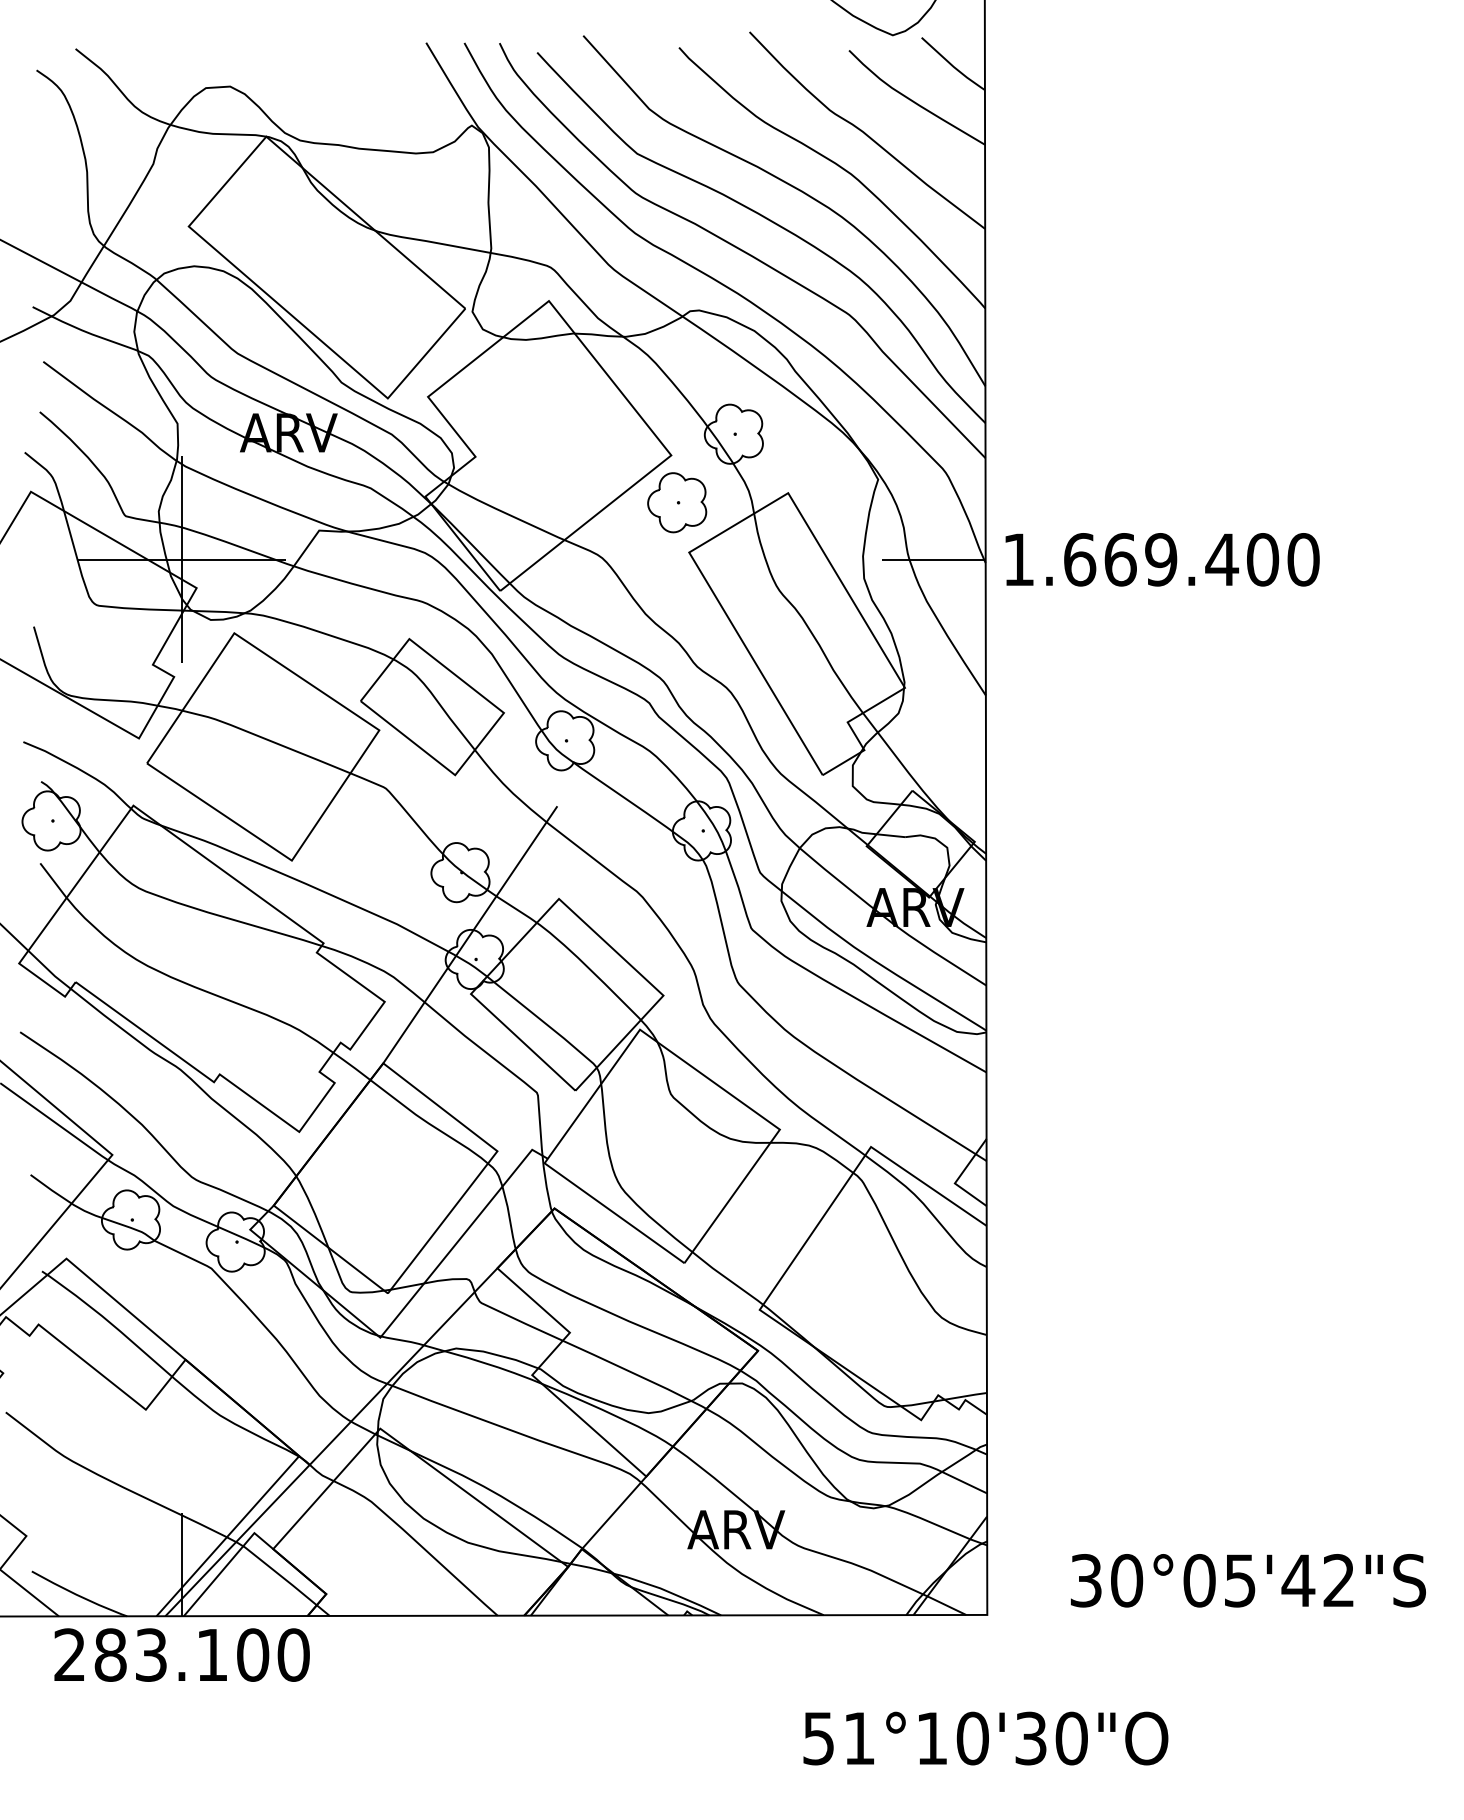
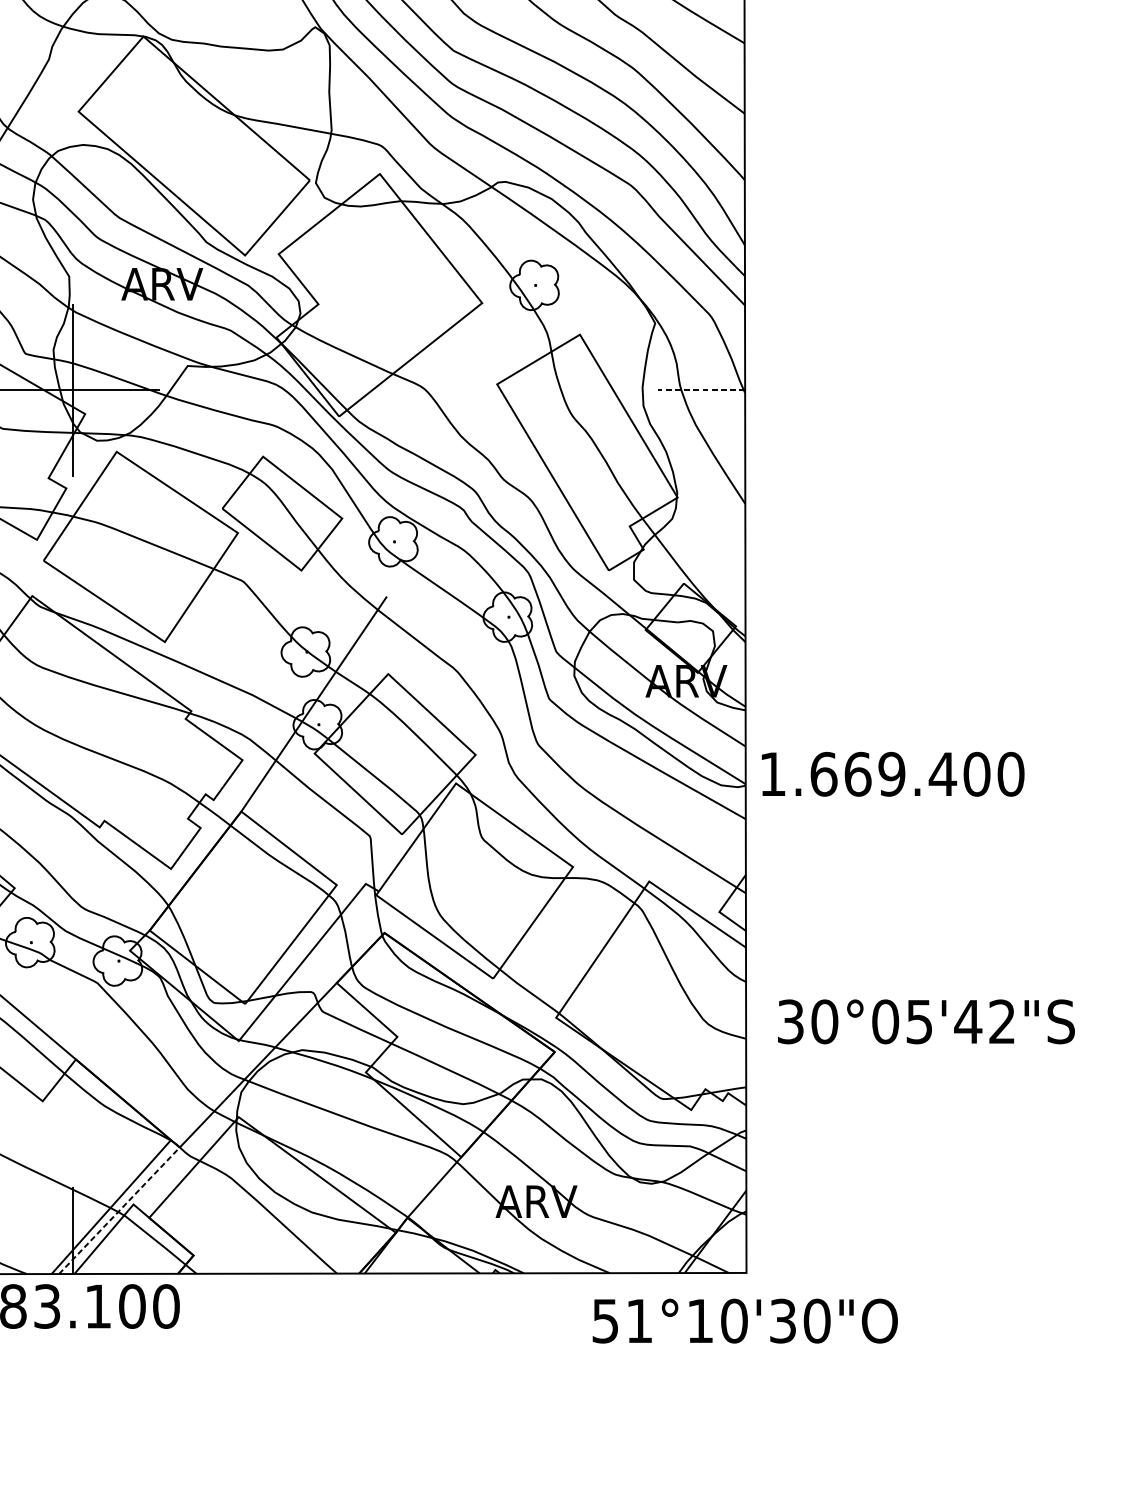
part: (677, 502) -> (487, 342), removed
line: (933, 559) -> (701, 390), solid -> dashed
text: (1162, 559) -> (893, 774), moved
line: (237, 1540) -> (119, 1210), solid -> dashed
text: (1248, 1580) -> (926, 1021), moved
text: (985, 1738) -> (744, 1321), moved

